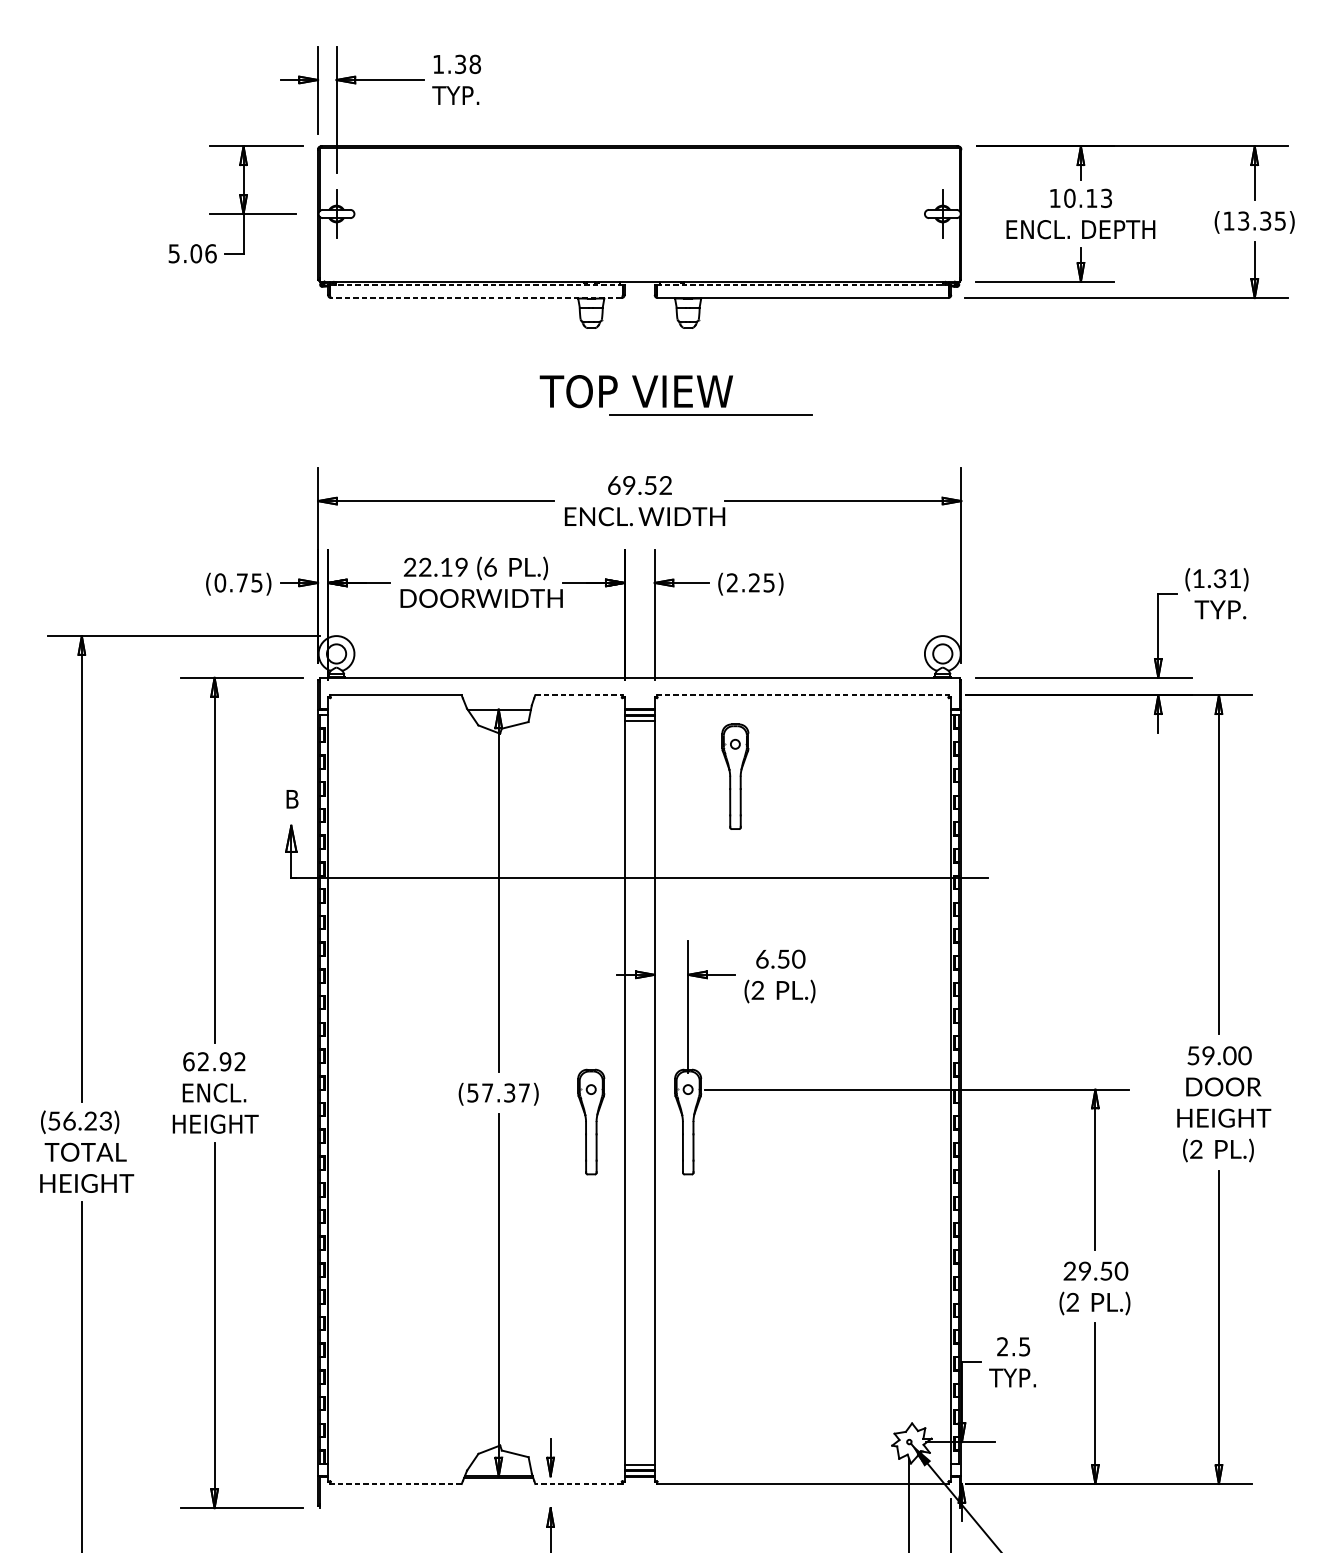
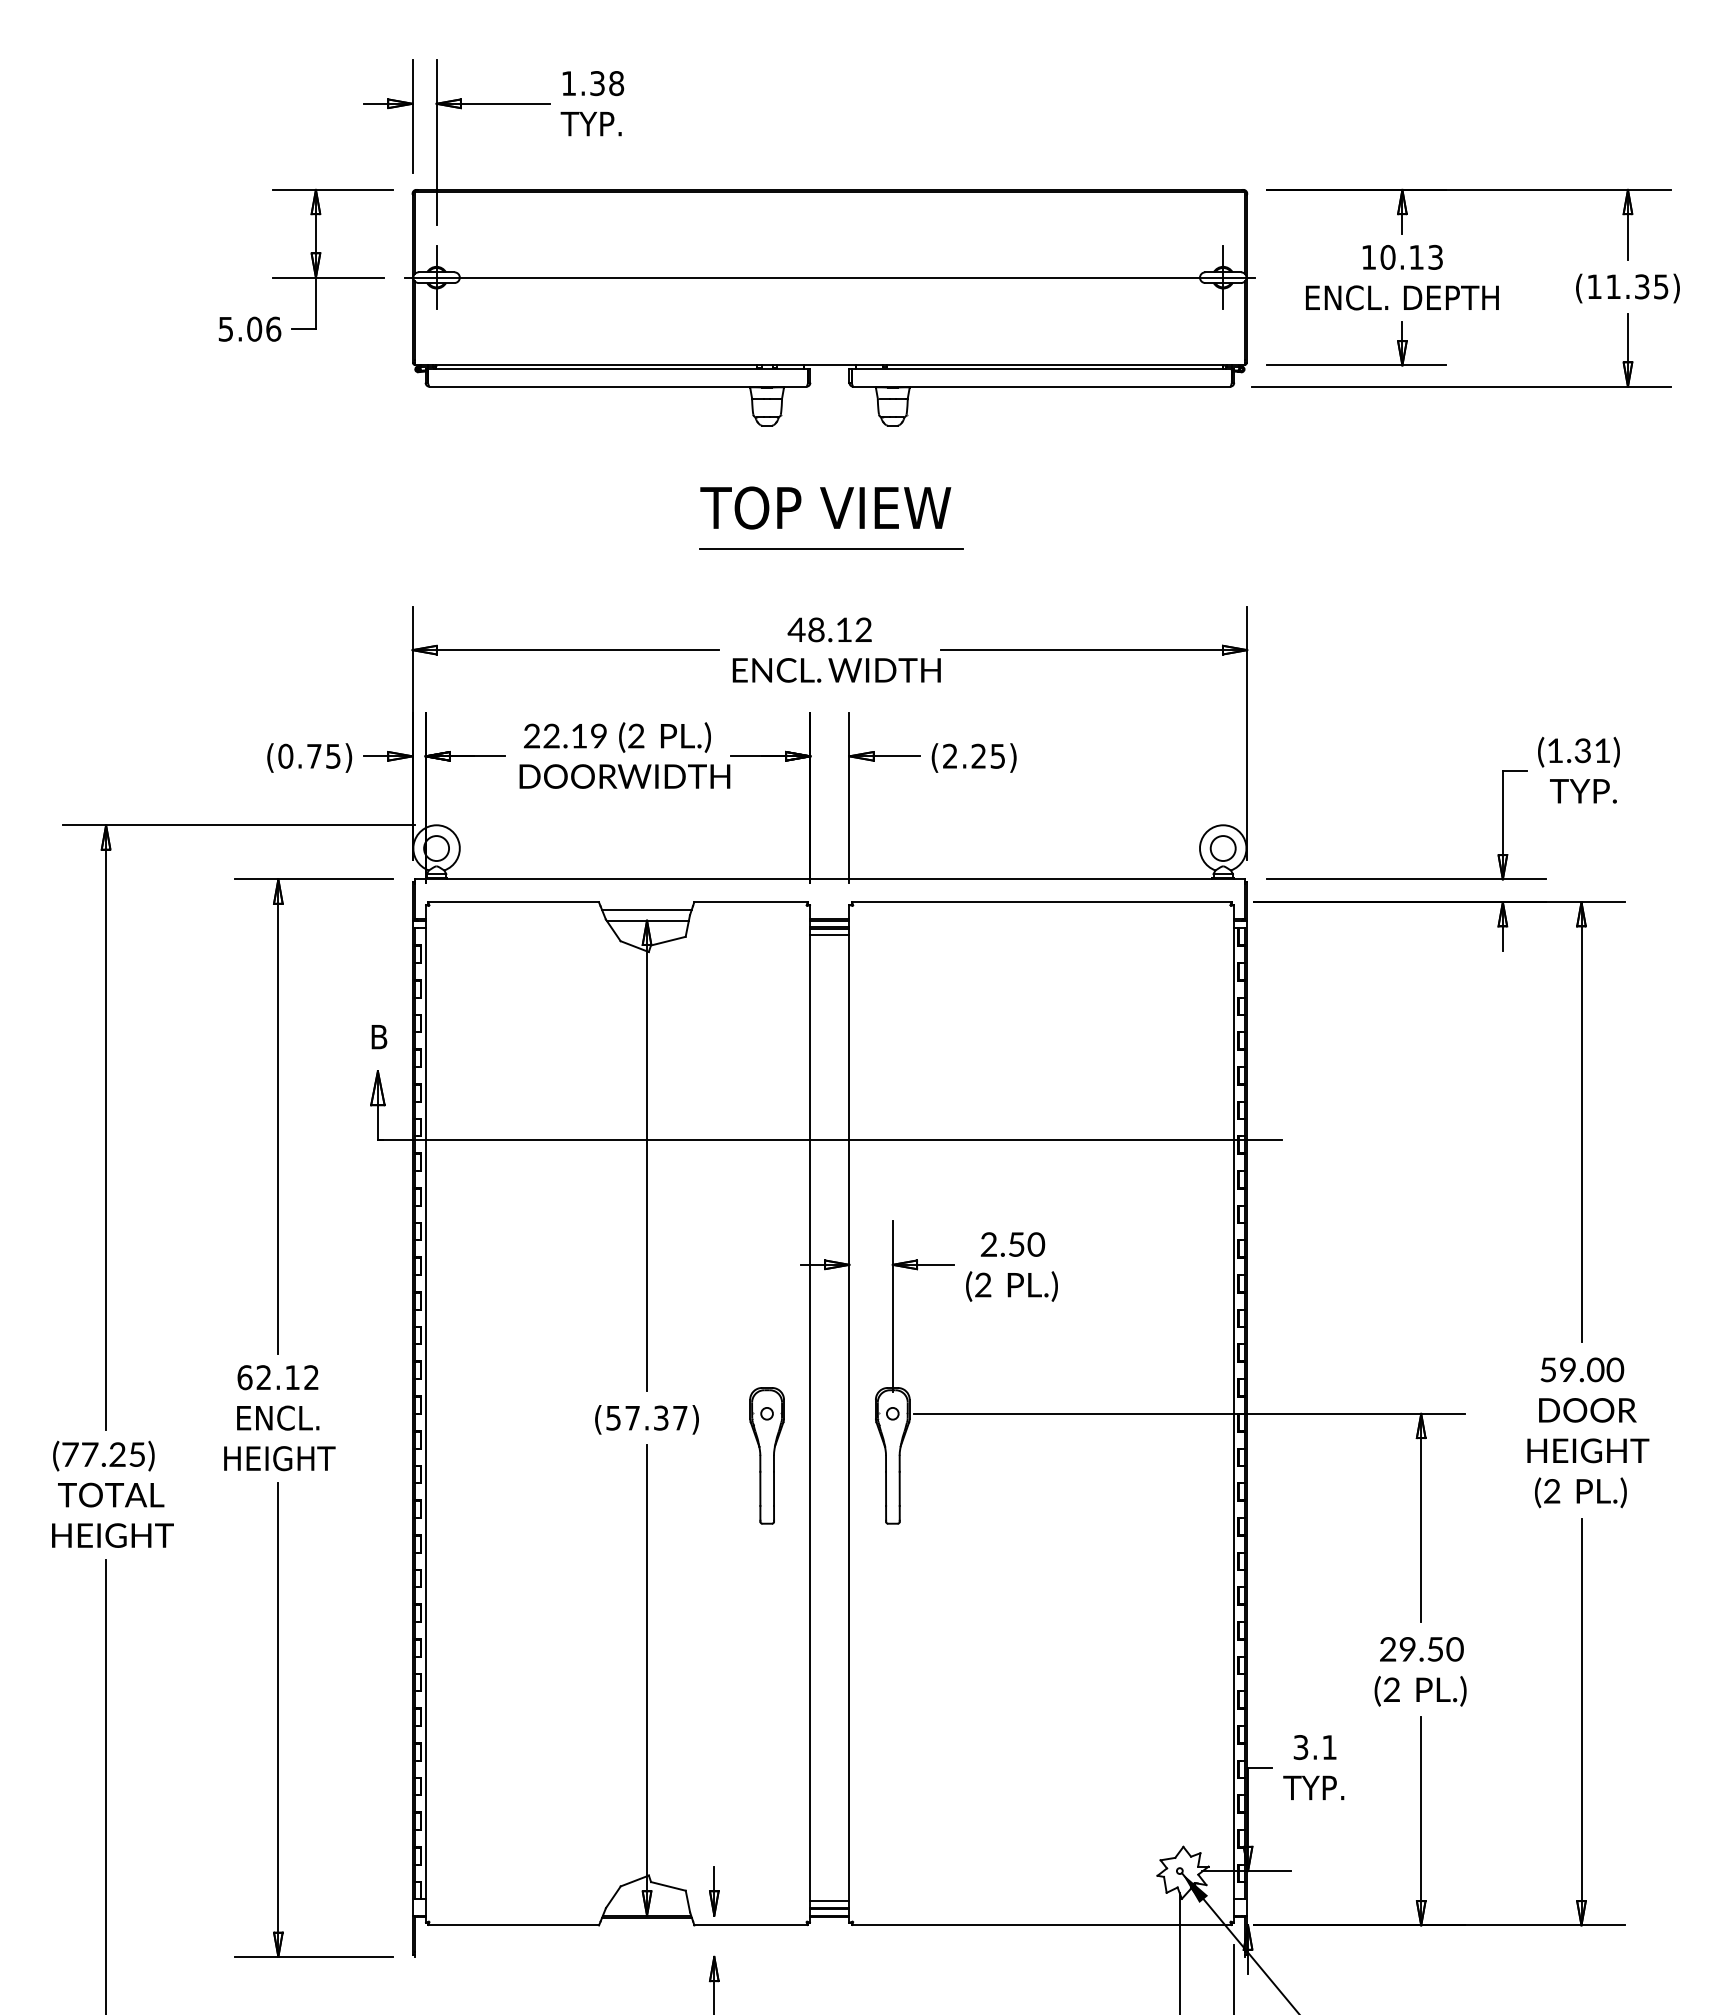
line: (639, 213) -> (829, 277), added
text: (1243, 220) -> (1613, 286), (13.35) -> (11.35)
line: (476, 284) -> (618, 369), dashed -> solid
line: (803, 284) -> (1042, 369), dashed -> solid
line: (475, 297) -> (617, 386), dashed -> solid
line: (711, 414) -> (831, 548), moved
text: (631, 485) -> (819, 629), 69.52 -> 48.12
text: (490, 566) -> (636, 735), (6 -> (2
line: (579, 695) -> (751, 902), dashed -> solid
line: (803, 695) -> (1042, 902), dashed -> solid
line: (498, 700) -> (646, 909), added
part: (734, 776) -> (953, 1007), removed
text: (761, 959) -> (988, 1244), 6.50 -> 2.50
text: (225, 1061) -> (292, 1377), 62.92 -> 62.12
text: (79, 1121) -> (103, 1454), (56.23) -> (77.25)
text: (1013, 1346) -> (1314, 1747), 2.5 -> 3.1
line: (395, 1484) -> (513, 1925), dashed -> solid
line: (579, 1484) -> (751, 1925), dashed -> solid

